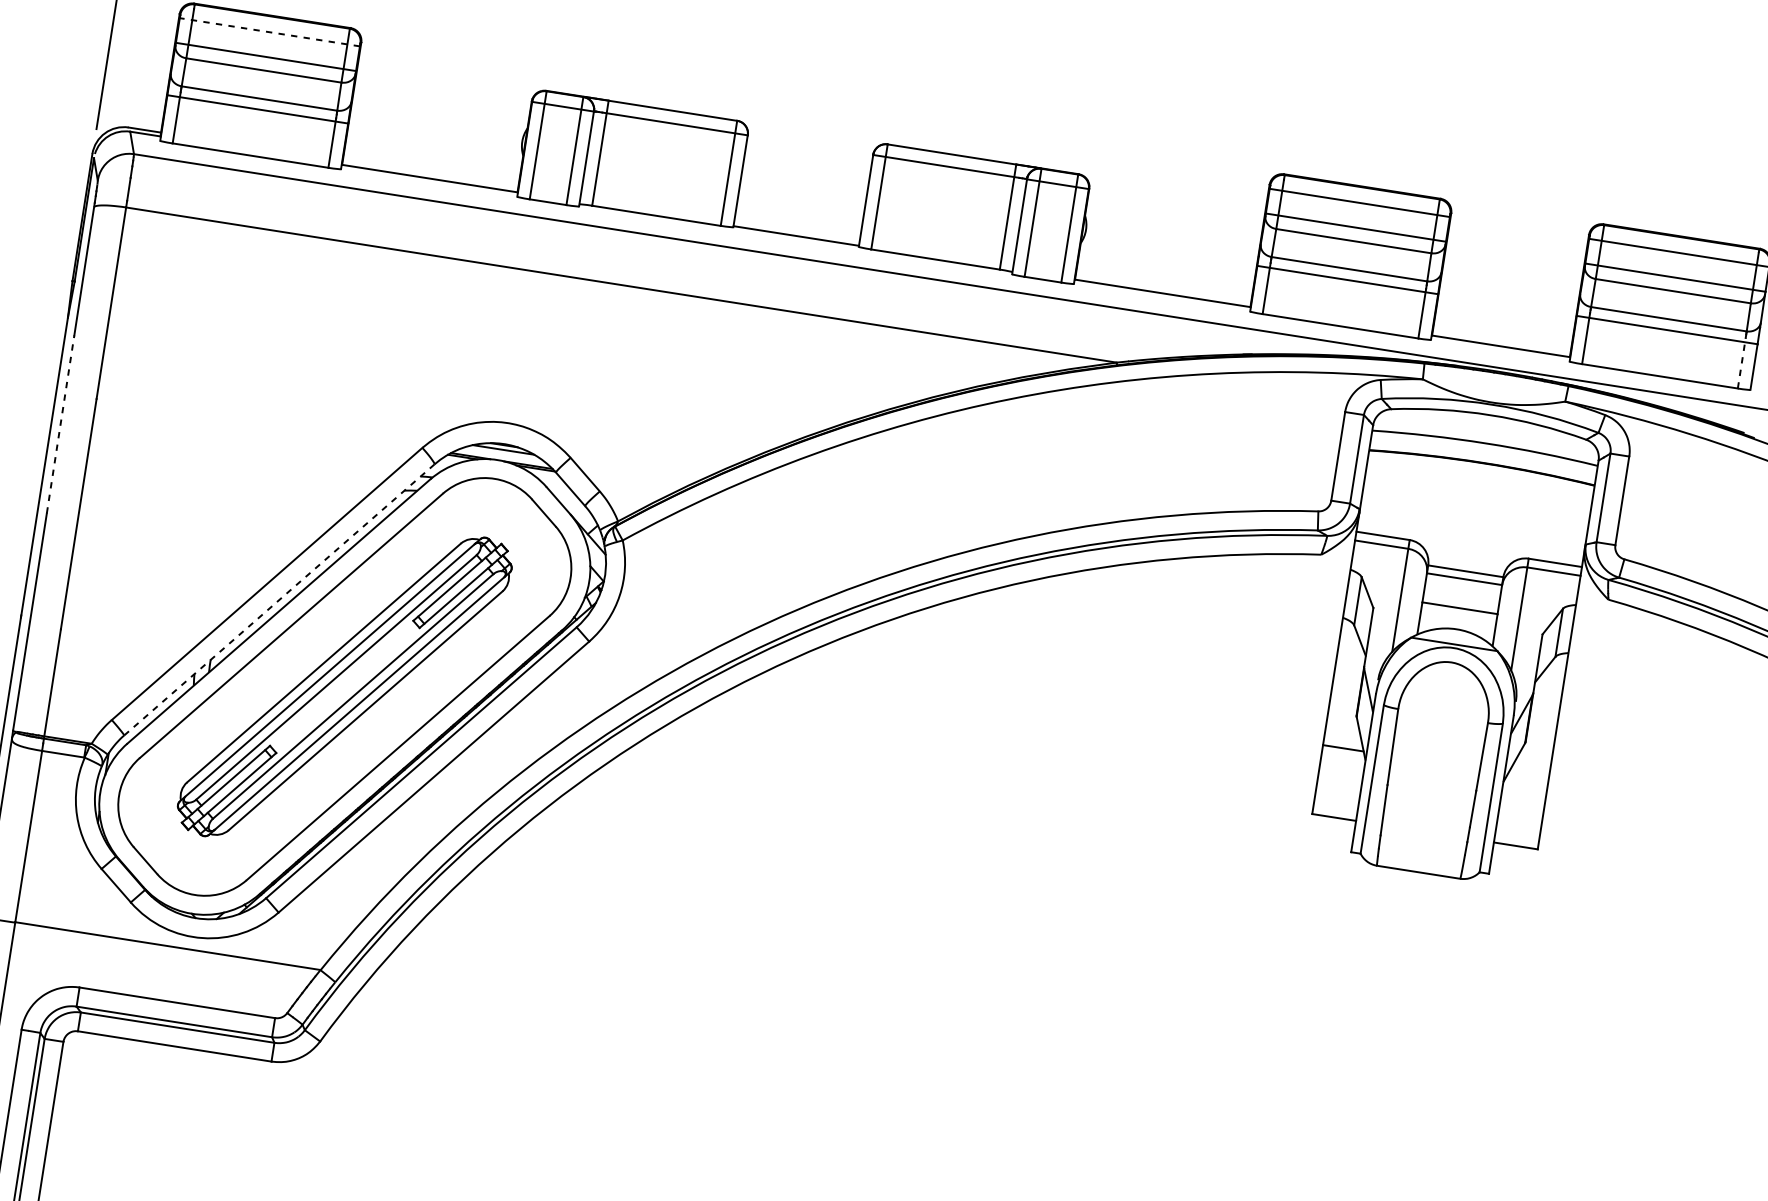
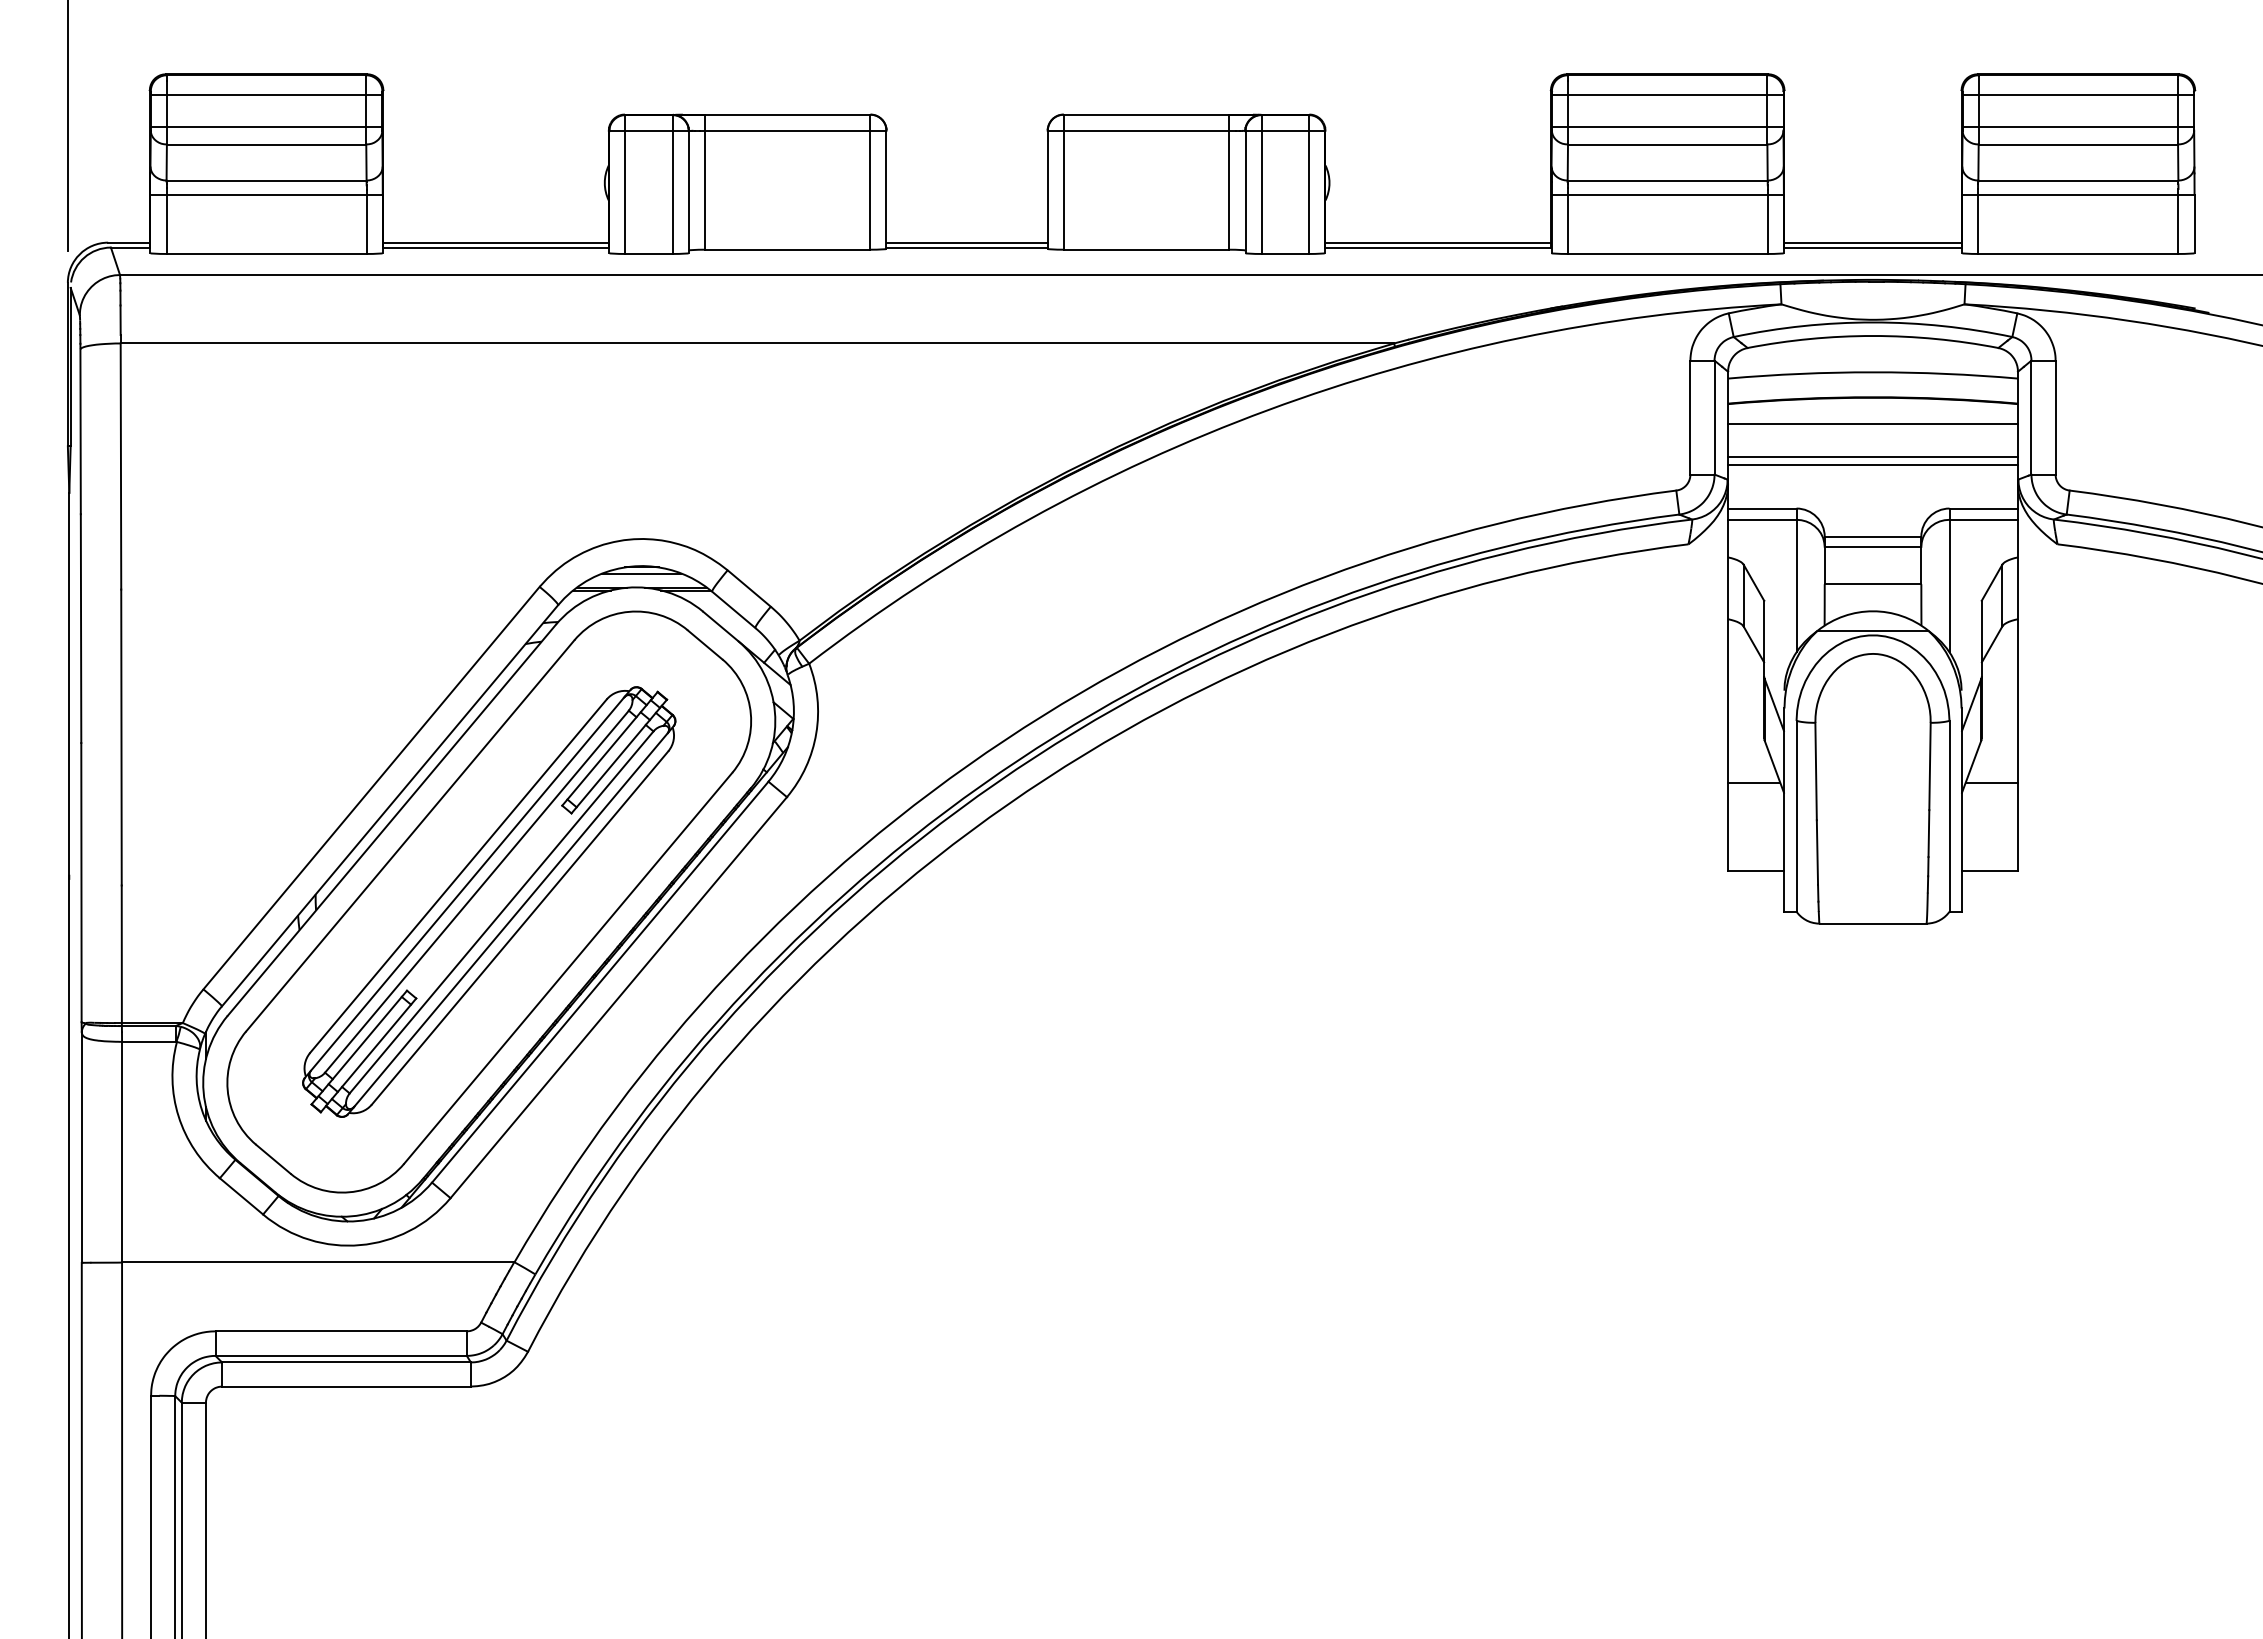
line: (269, 32) -> (266, 95), dashed -> solid
line: (430, 174) -> (495, 242), added
line: (796, 231) -> (966, 242), added
line: (1162, 289) -> (1437, 242), added
line: (1501, 342) -> (1872, 242), added
line: (1741, 362) -> (2178, 220), dashed -> solid
line: (60, 424) -> (81, 628), dashed -> solid
line: (1479, 483) -> (1872, 423), added
line: (1475, 509) -> (1872, 457), added
line: (1474, 515) -> (1872, 464), added
line: (279, 599) -> (390, 805), dashed -> solid
line: (1528, 776) -> (1991, 782), added

